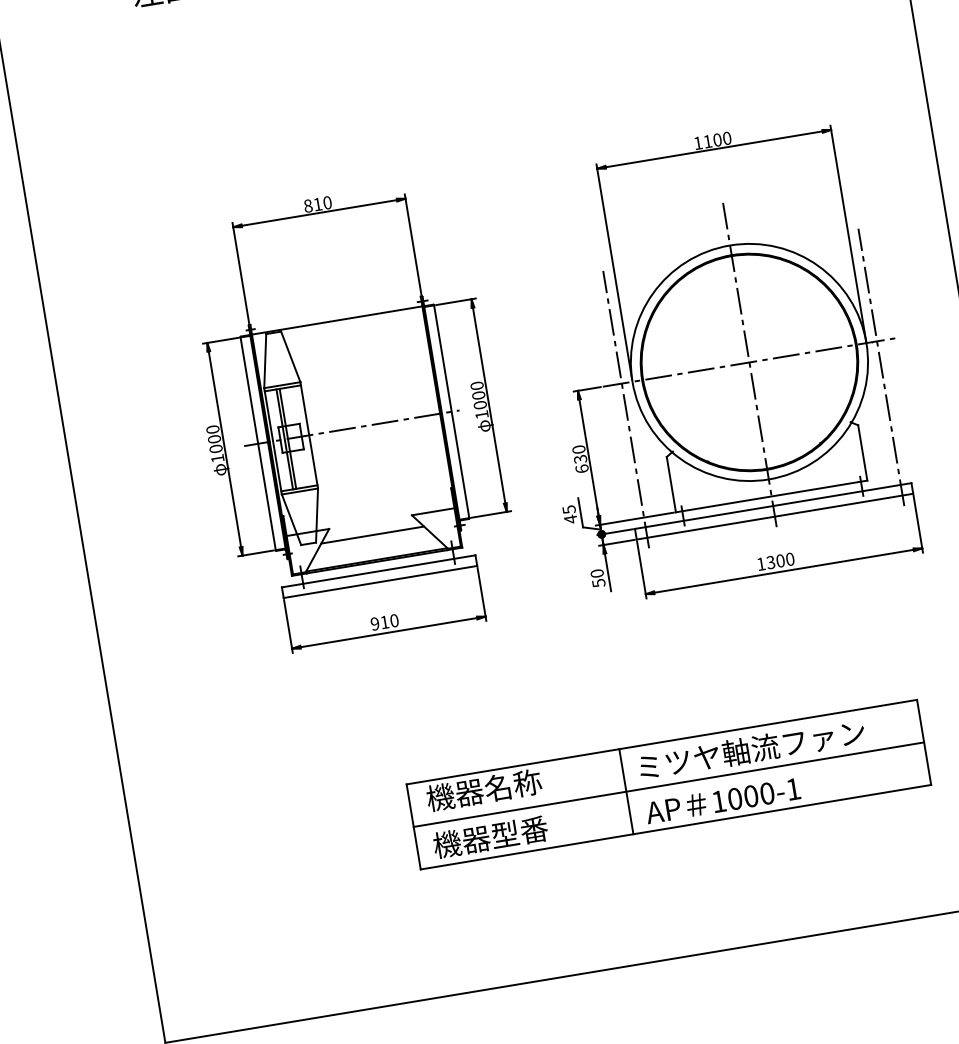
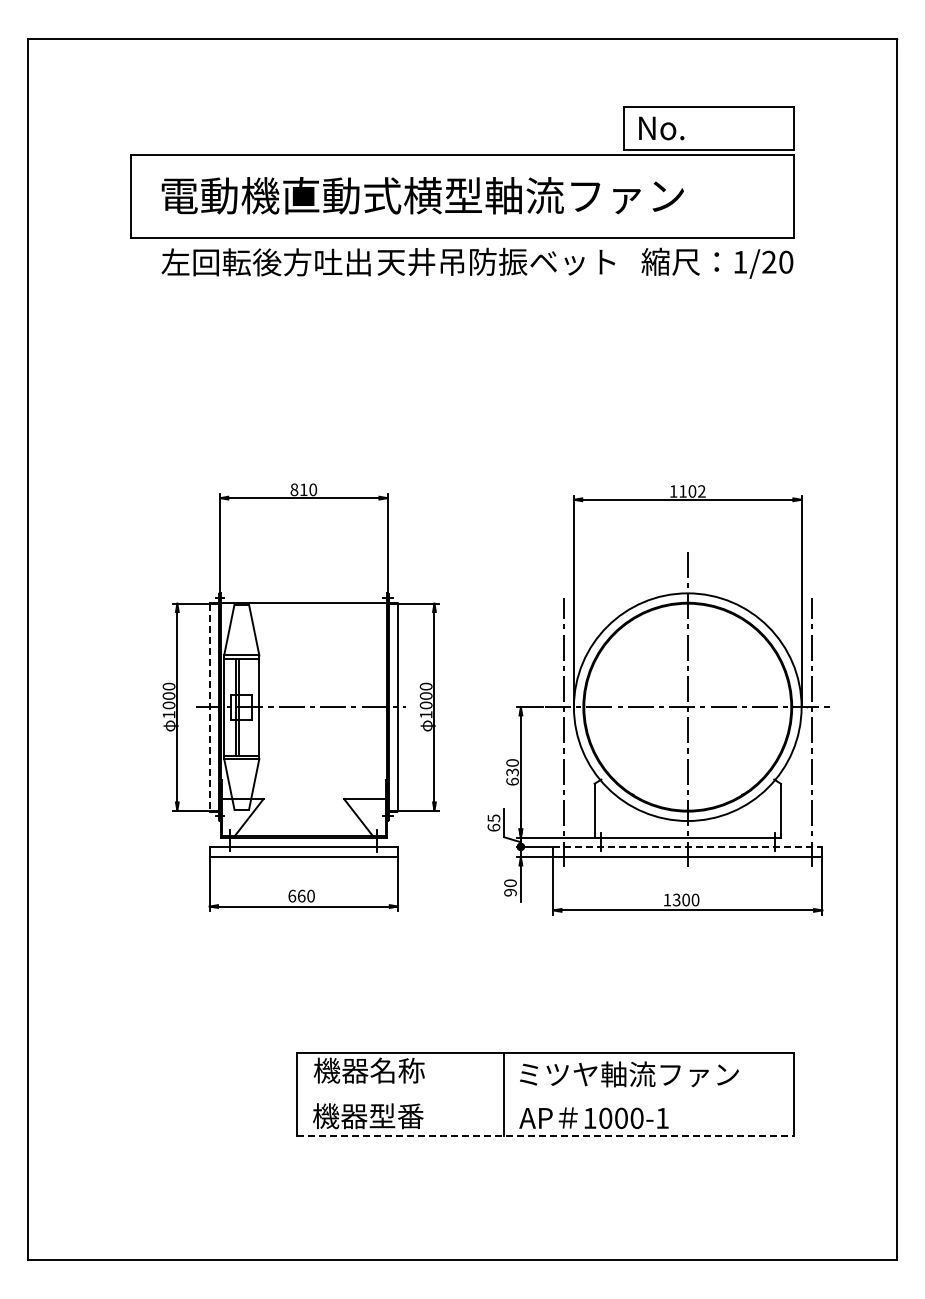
text: (726, 138) -> (701, 491), 1100 -> 1102
line: (258, 444) -> (209, 707), solid -> dashed
line: (772, 505) -> (687, 846), solid -> dashed
text: (570, 519) -> (493, 827), 45 -> 65
line: (372, 535) -> (303, 811), removed
text: (598, 583) -> (510, 892), 50 -> 90
text: (379, 622) -> (296, 895), 910 -> 660
line: (668, 784) -> (544, 1094), removed
line: (676, 826) -> (545, 1135), solid -> dashed

